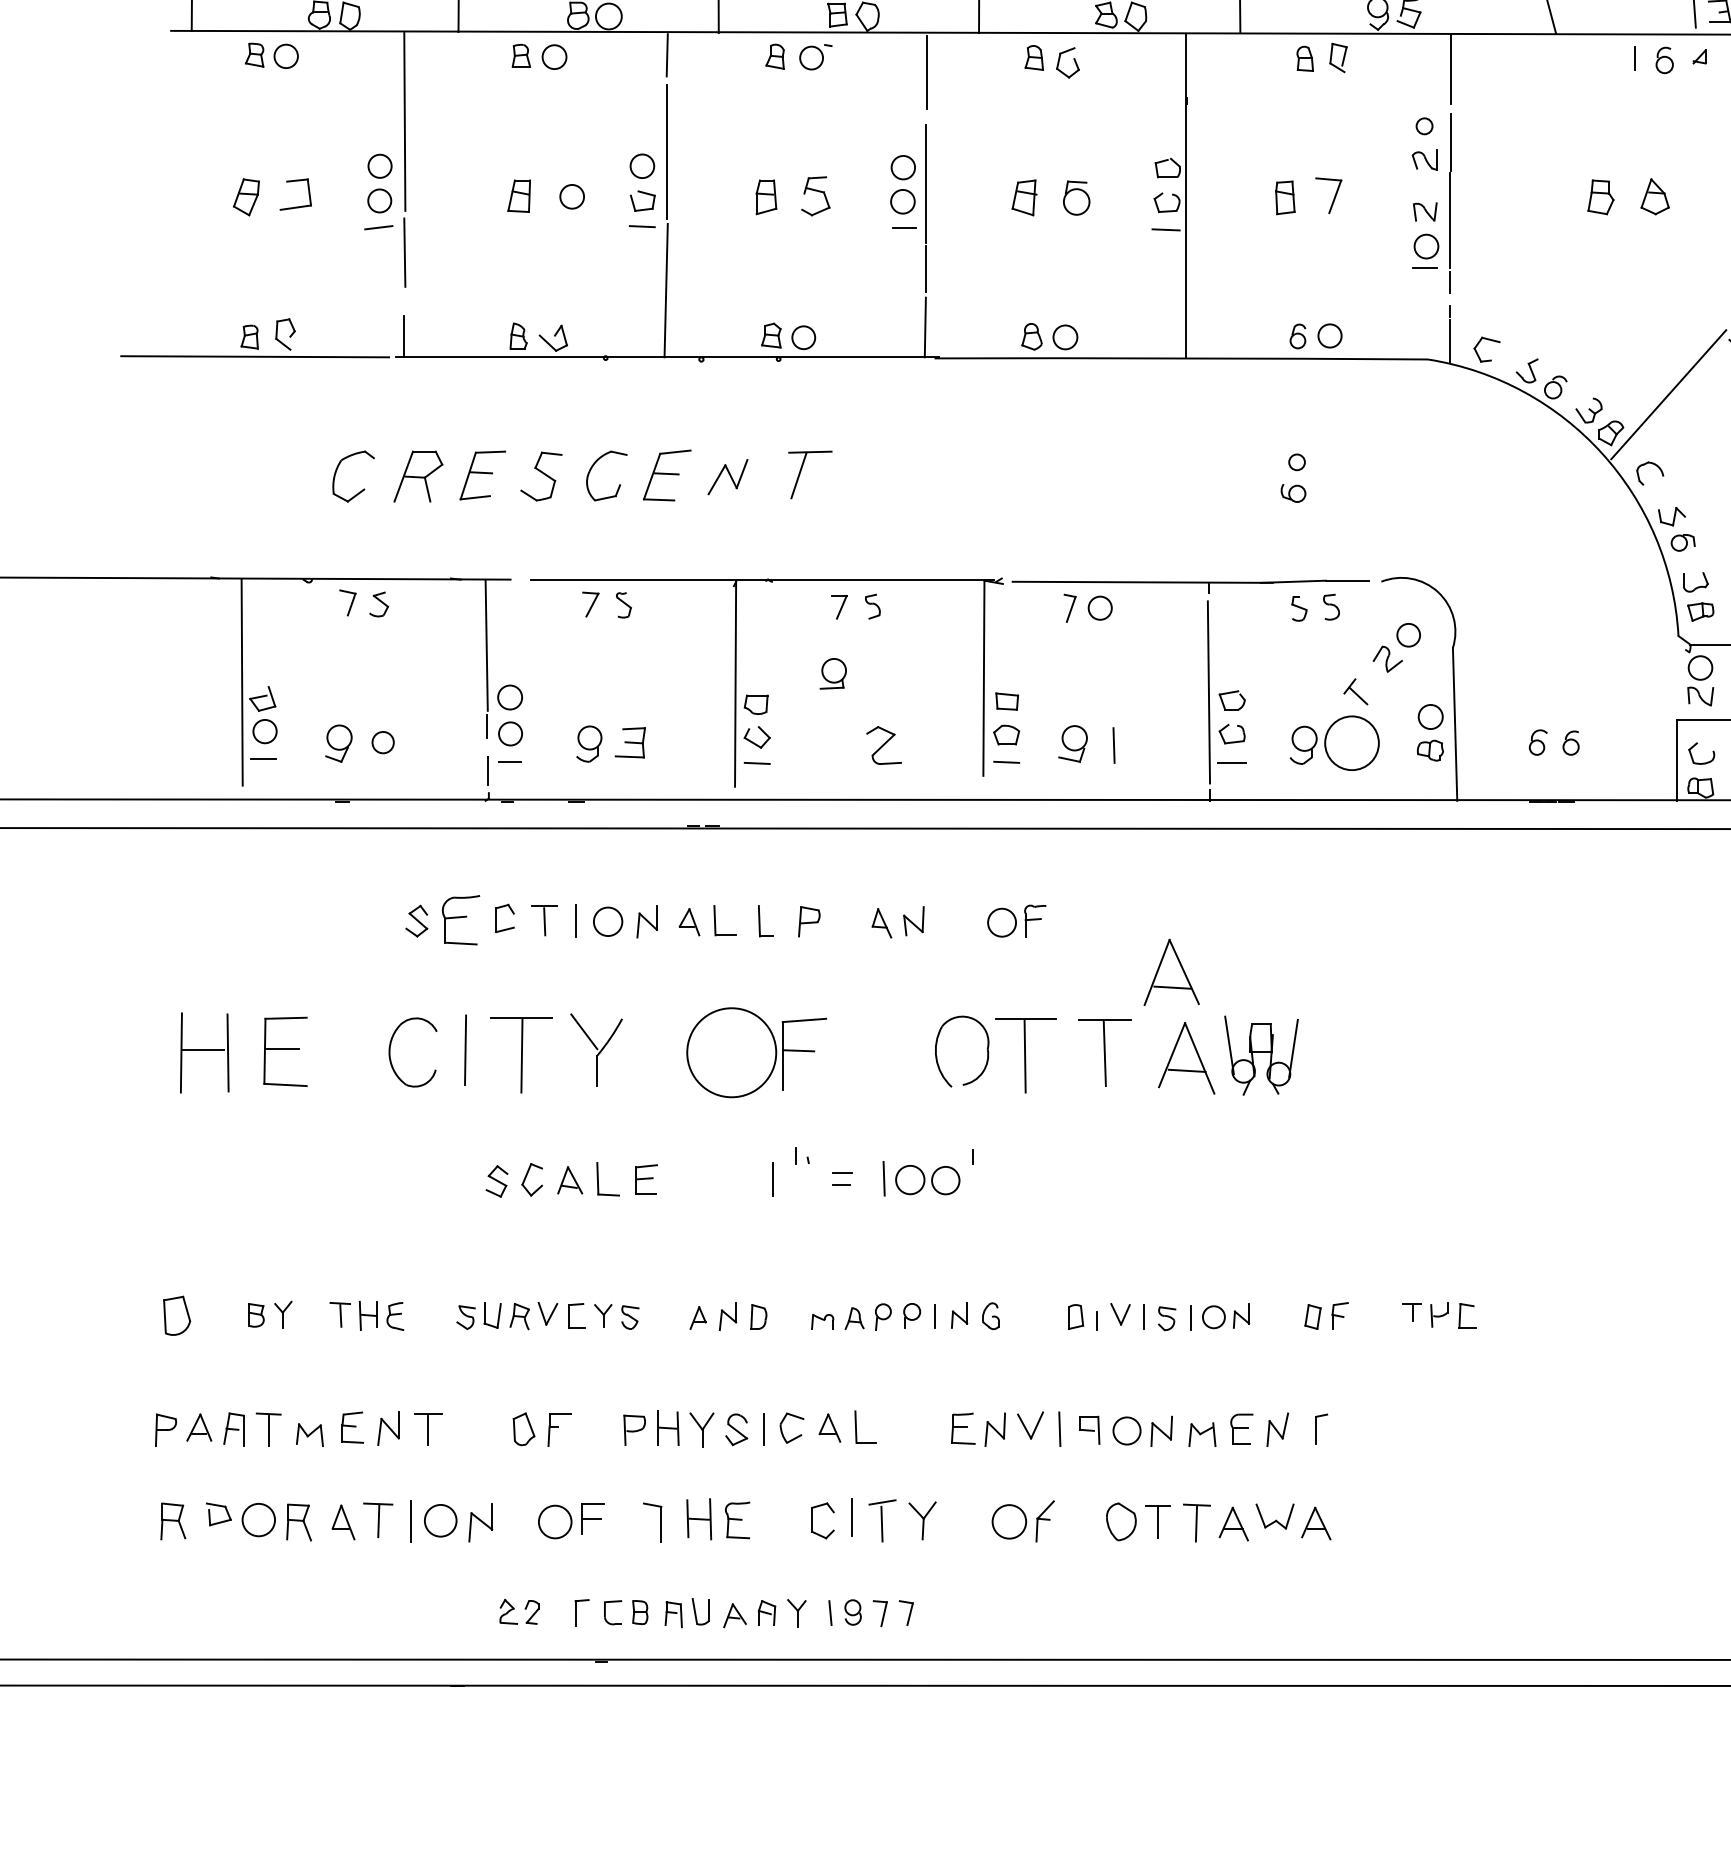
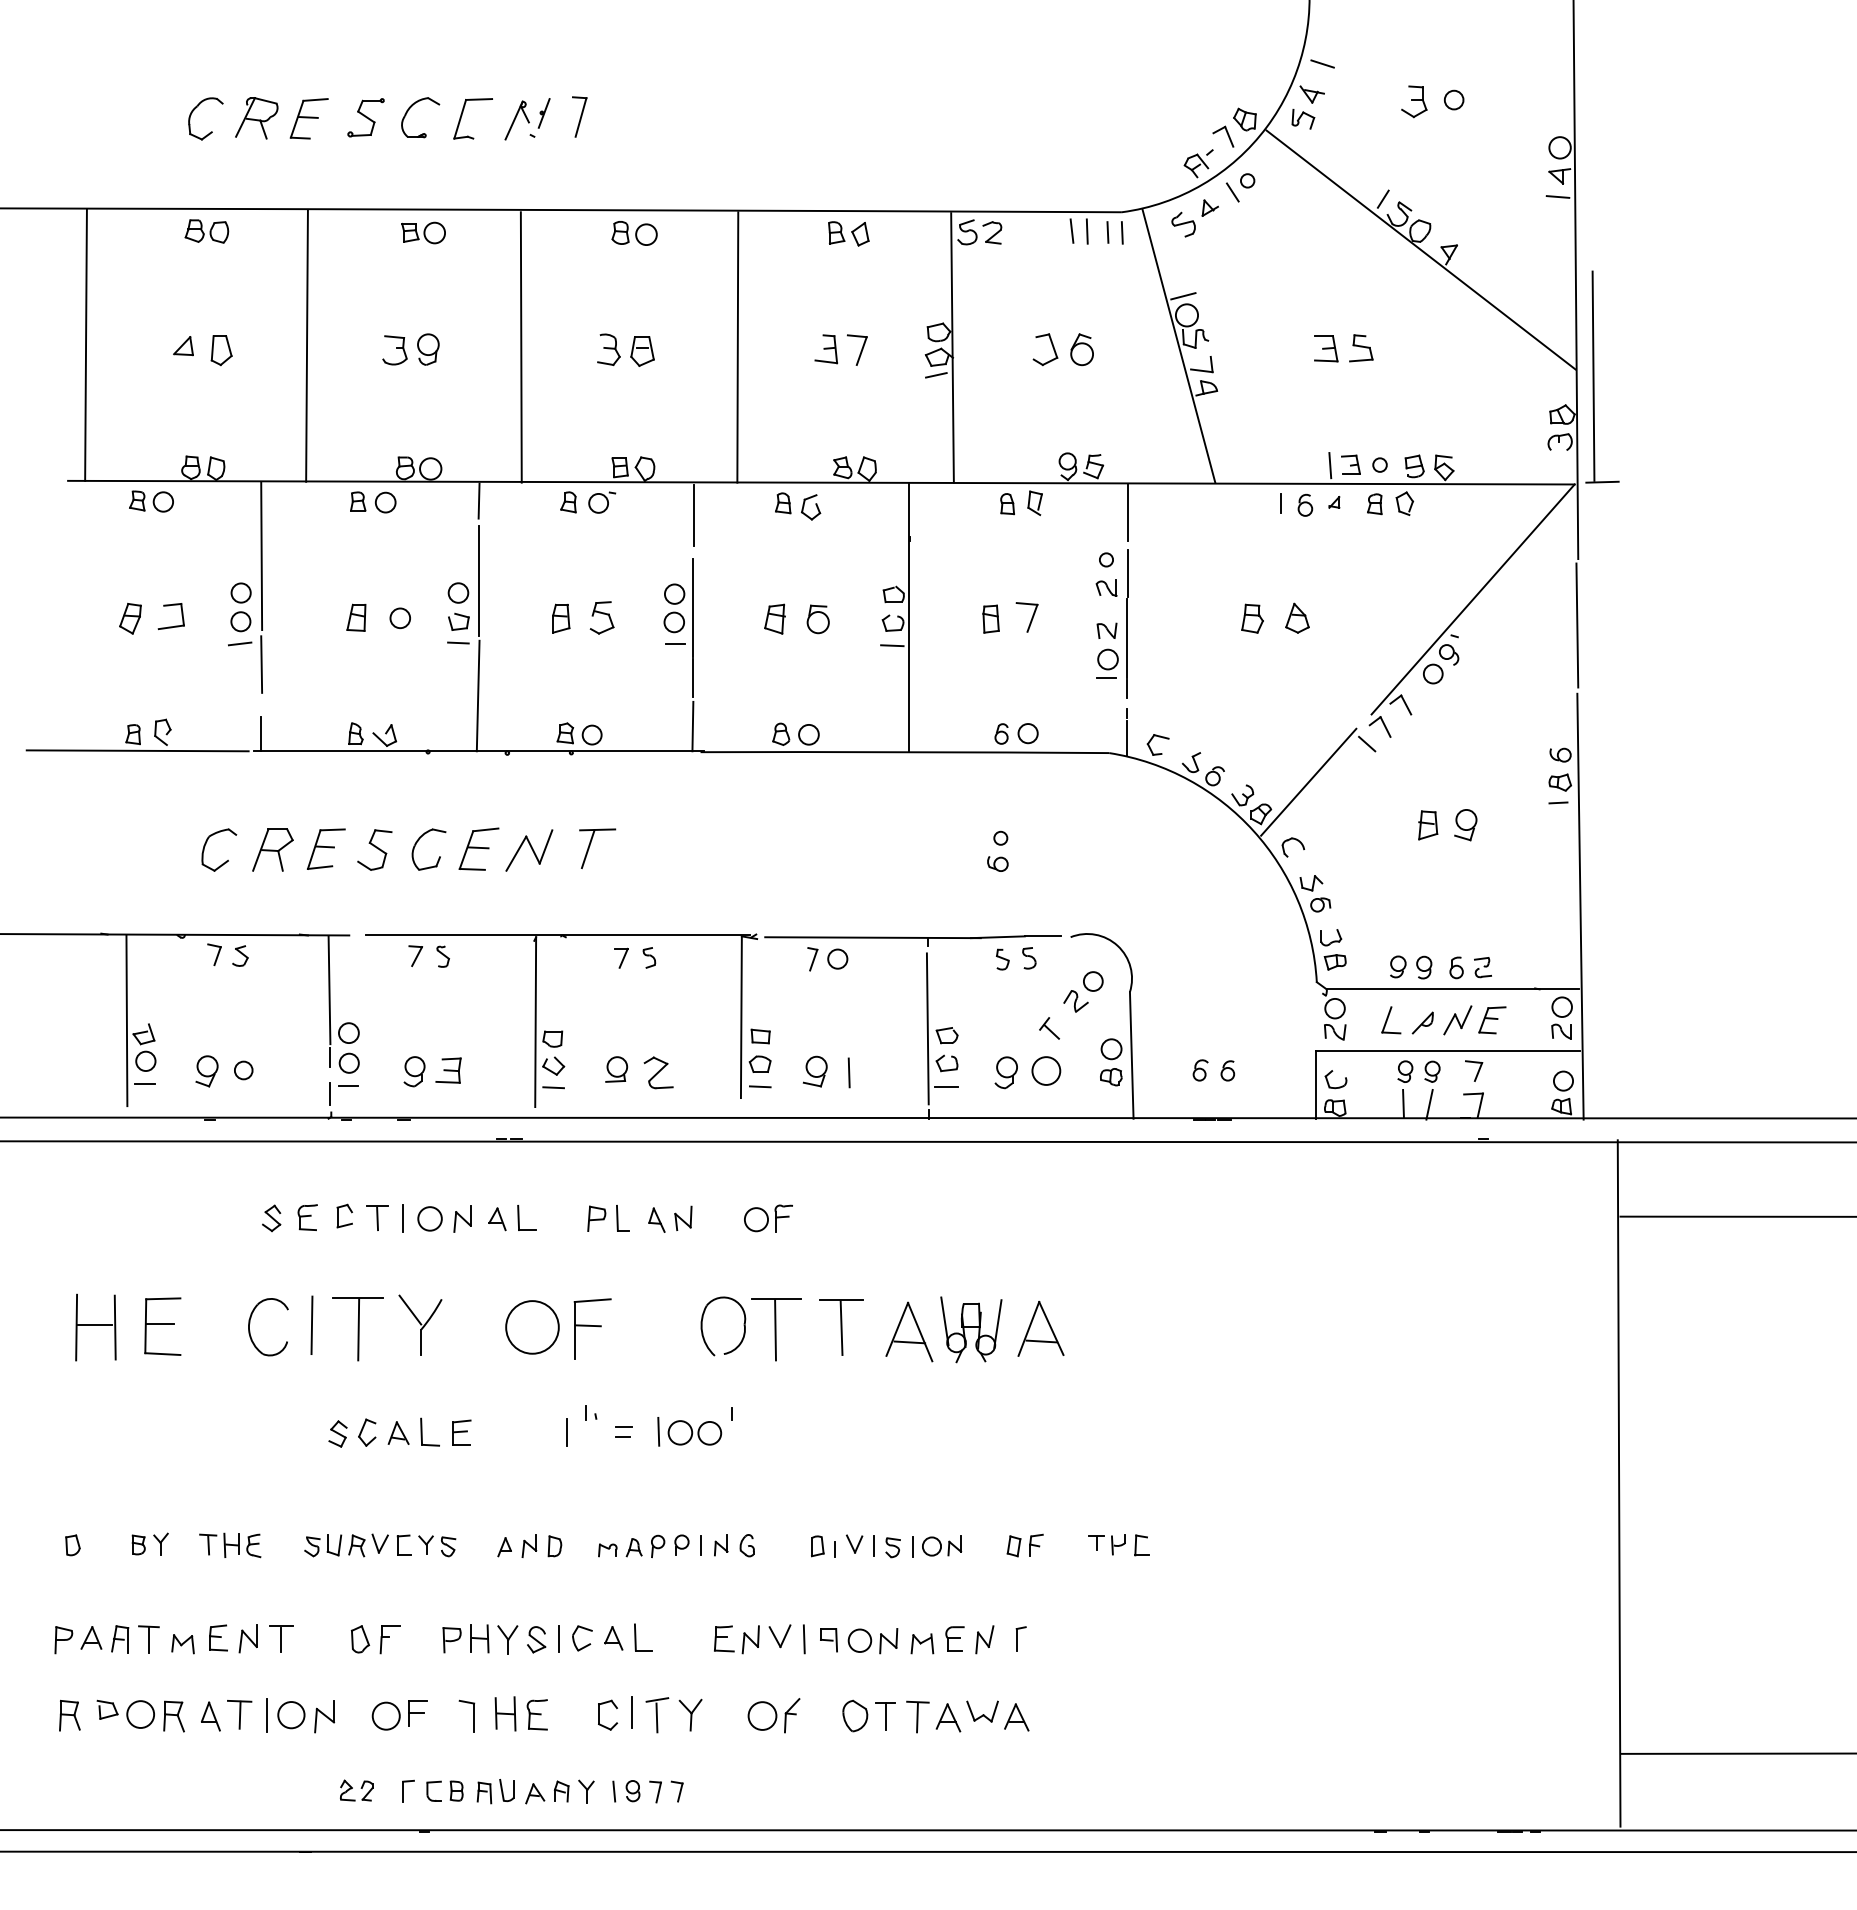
part: (728, 477) -> (529, 850), size x1.43
part: (833, 673) -> (616, 1069), moved
circle: (1352, 742) -> (1046, 1070), size x0.62
part: (460, 920) -> (307, 1217), size x0.62
part: (765, 921) -> (622, 1218), moved
part: (1171, 971) -> (1040, 1328), moved
circle: (731, 1052) -> (532, 1327), size x0.71
part: (176, 1316) -> (72, 1545), size x0.62

